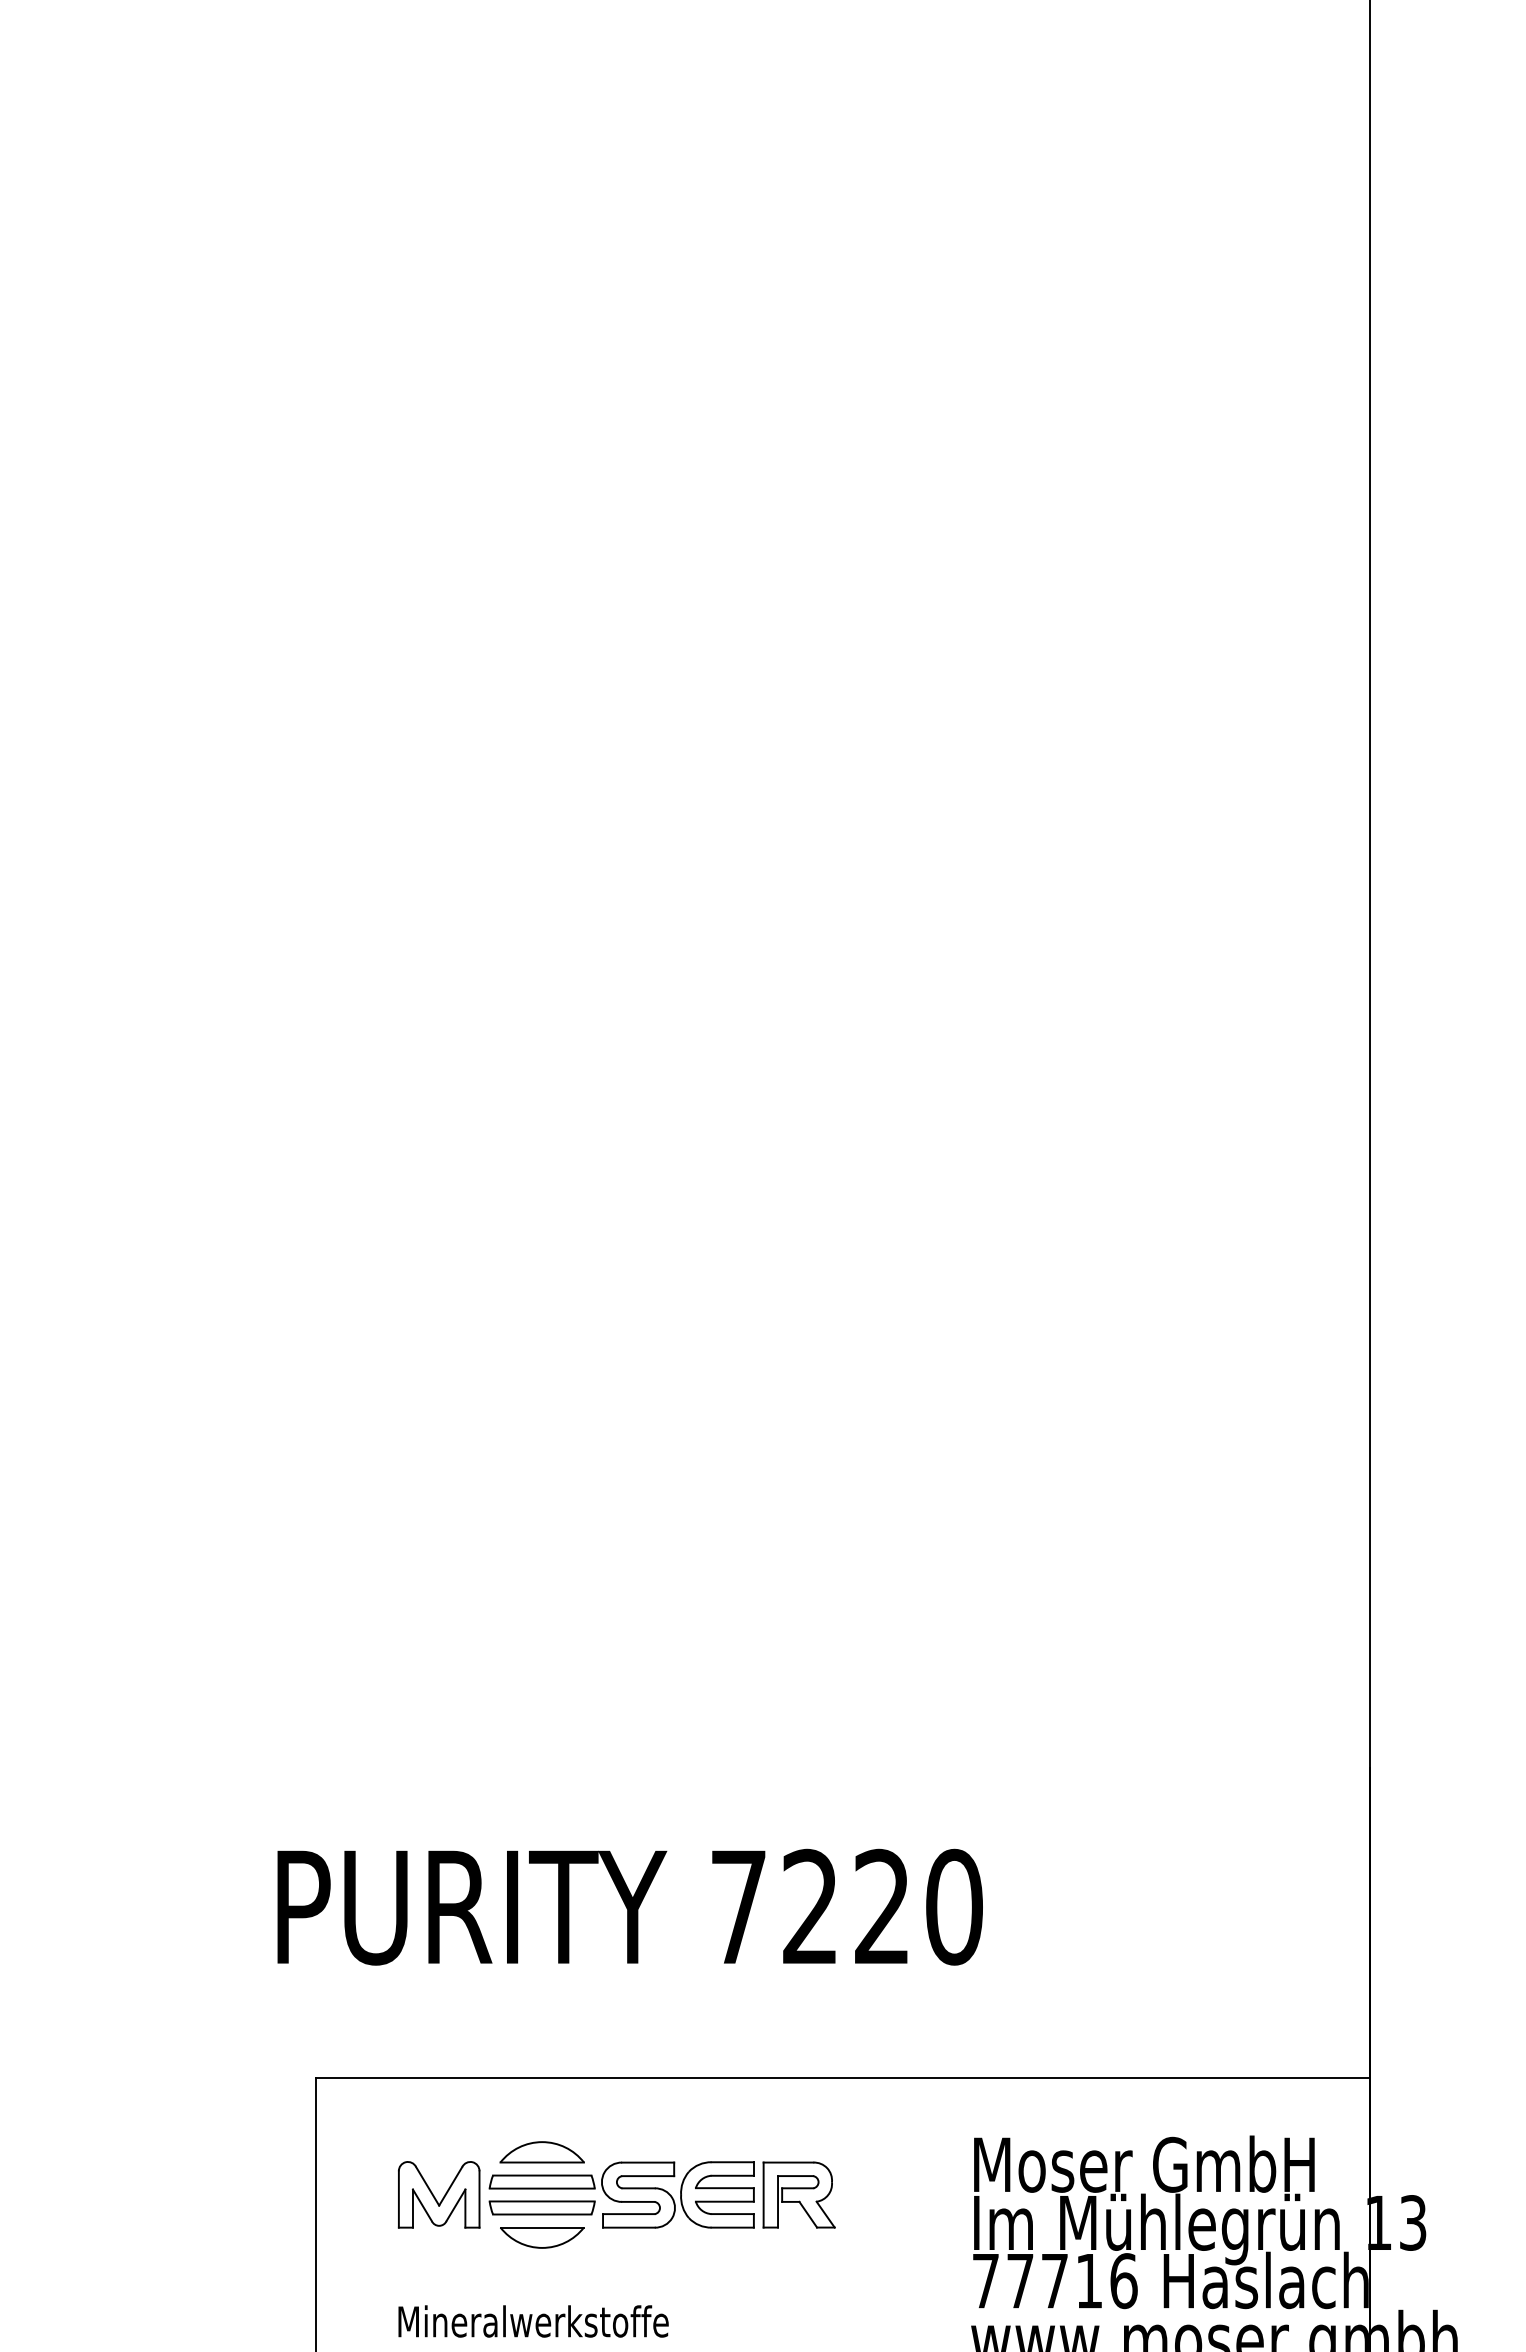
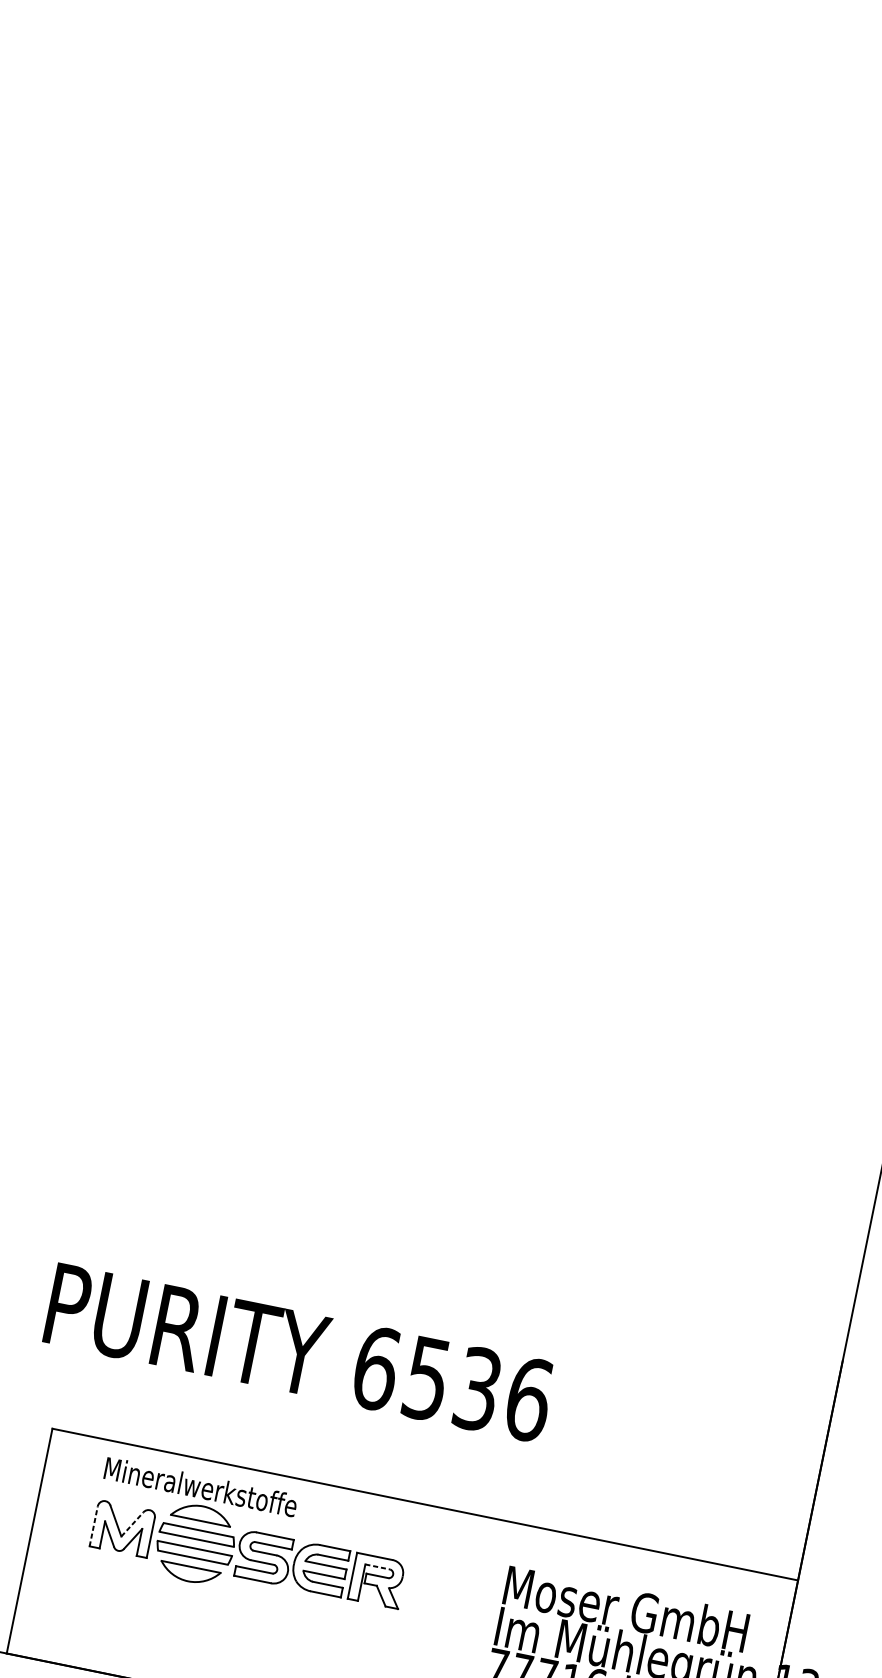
text: (847, 1906) -> (453, 1383), 7220 -> 6536
line: (795, 2176) -> (377, 1567), solid -> dashed
line: (450, 2185) -> (132, 1523), solid -> dashed
line: (398, 2198) -> (93, 1525), solid -> dashed
text: (533, 2321) -> (200, 1487), moved

